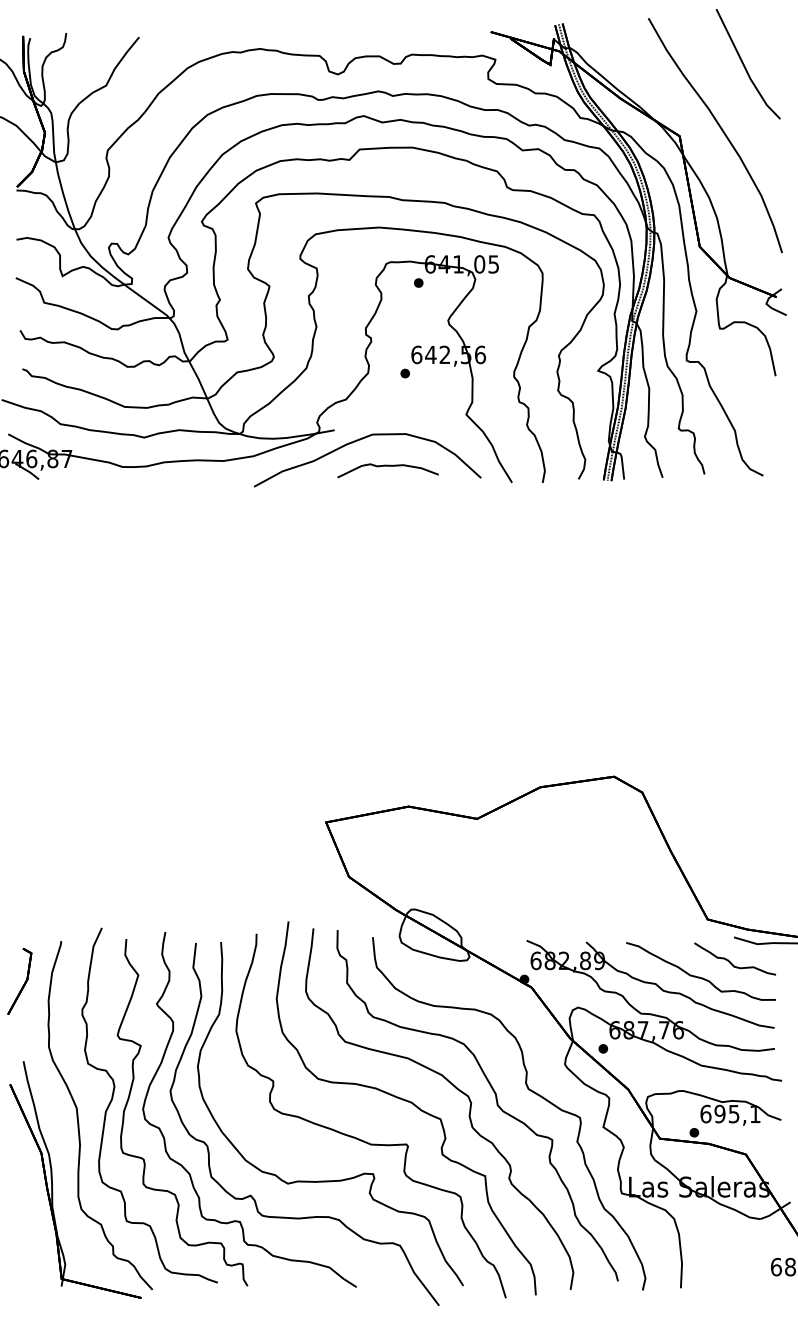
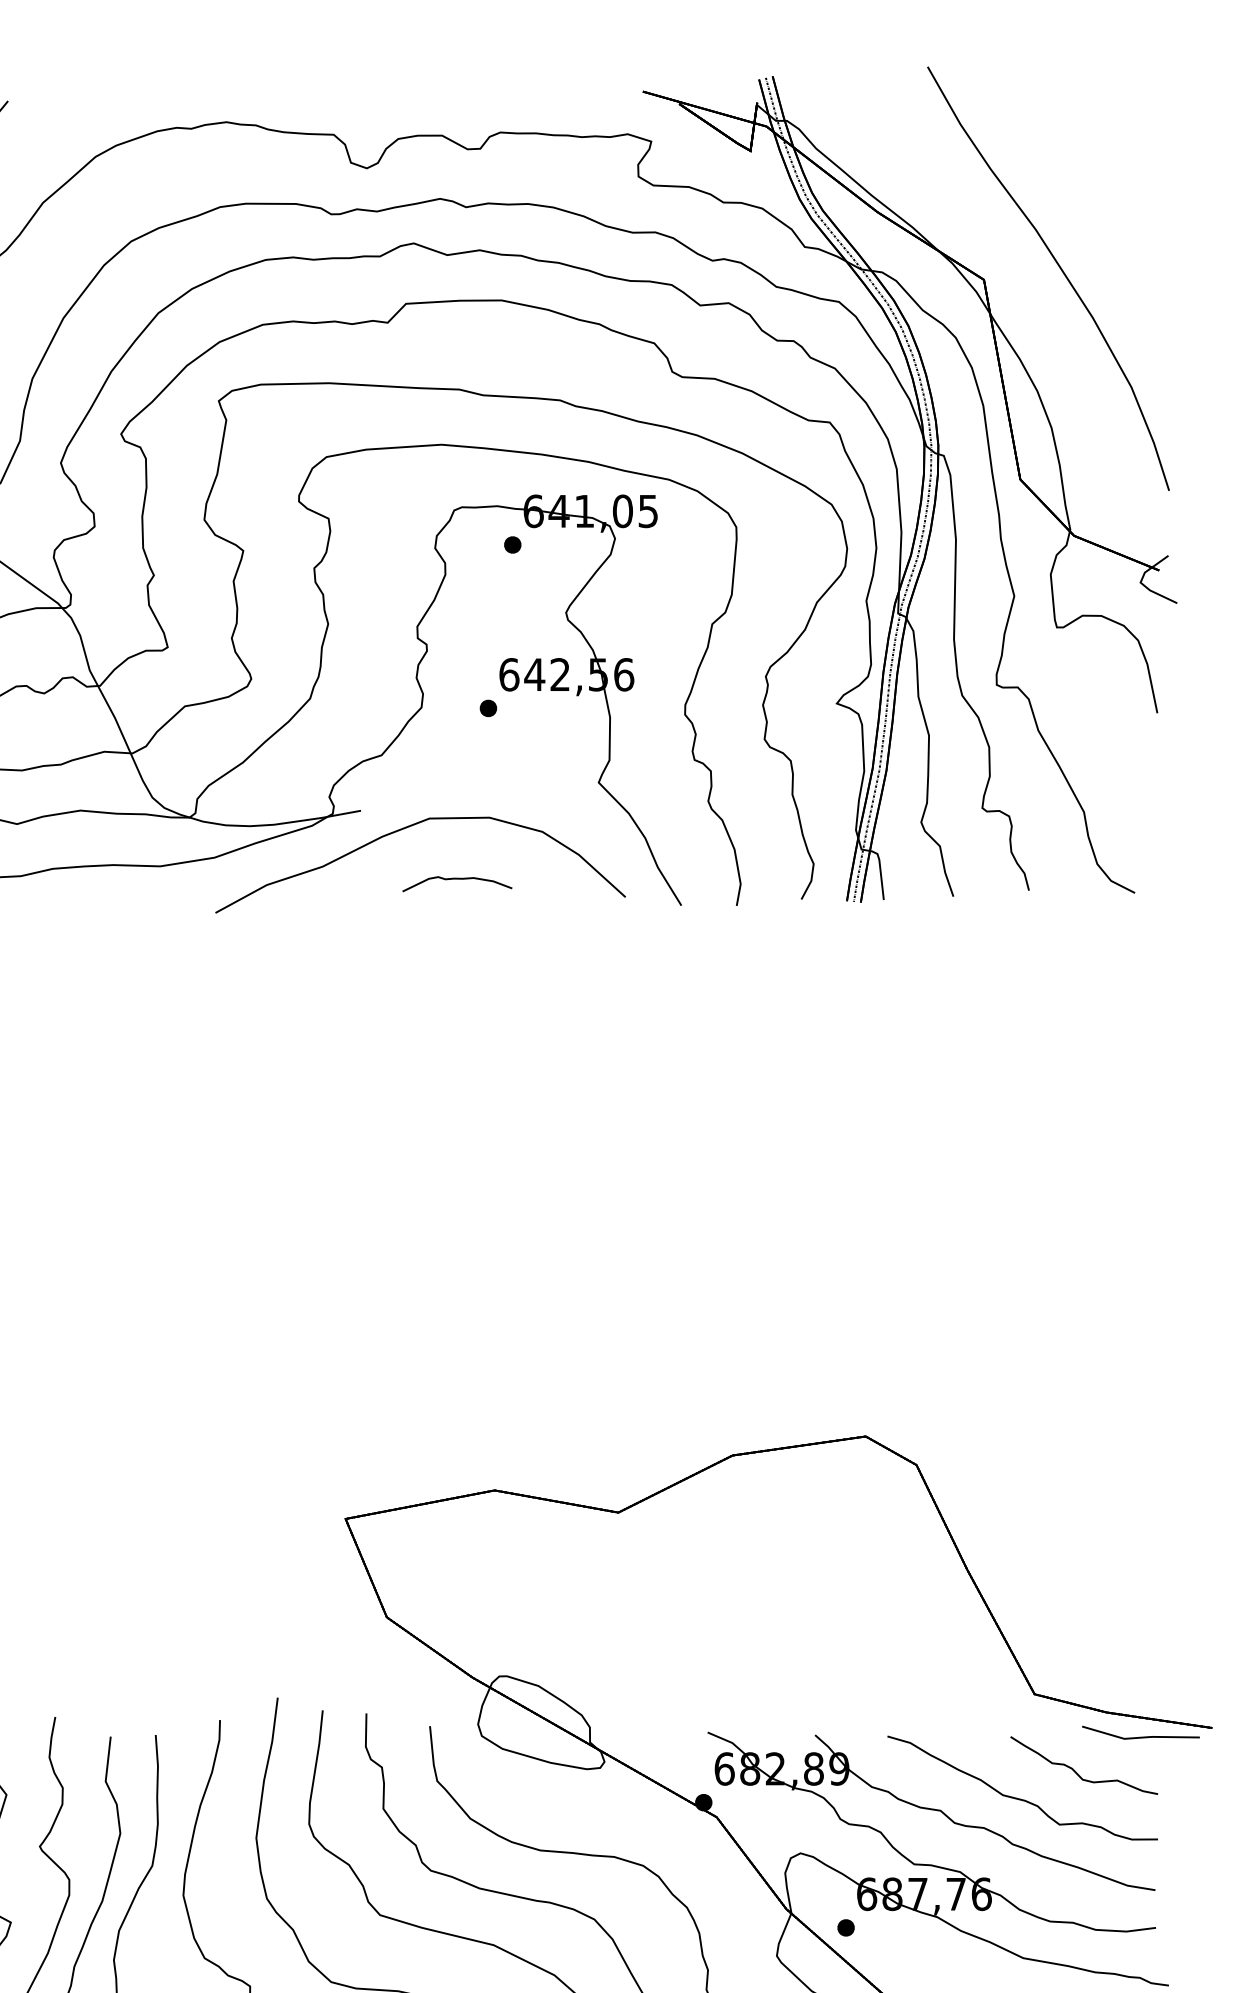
line: (745, 66) -> (1102, 153), removed
part: (387, 470) -> (456, 883), size x0.6

